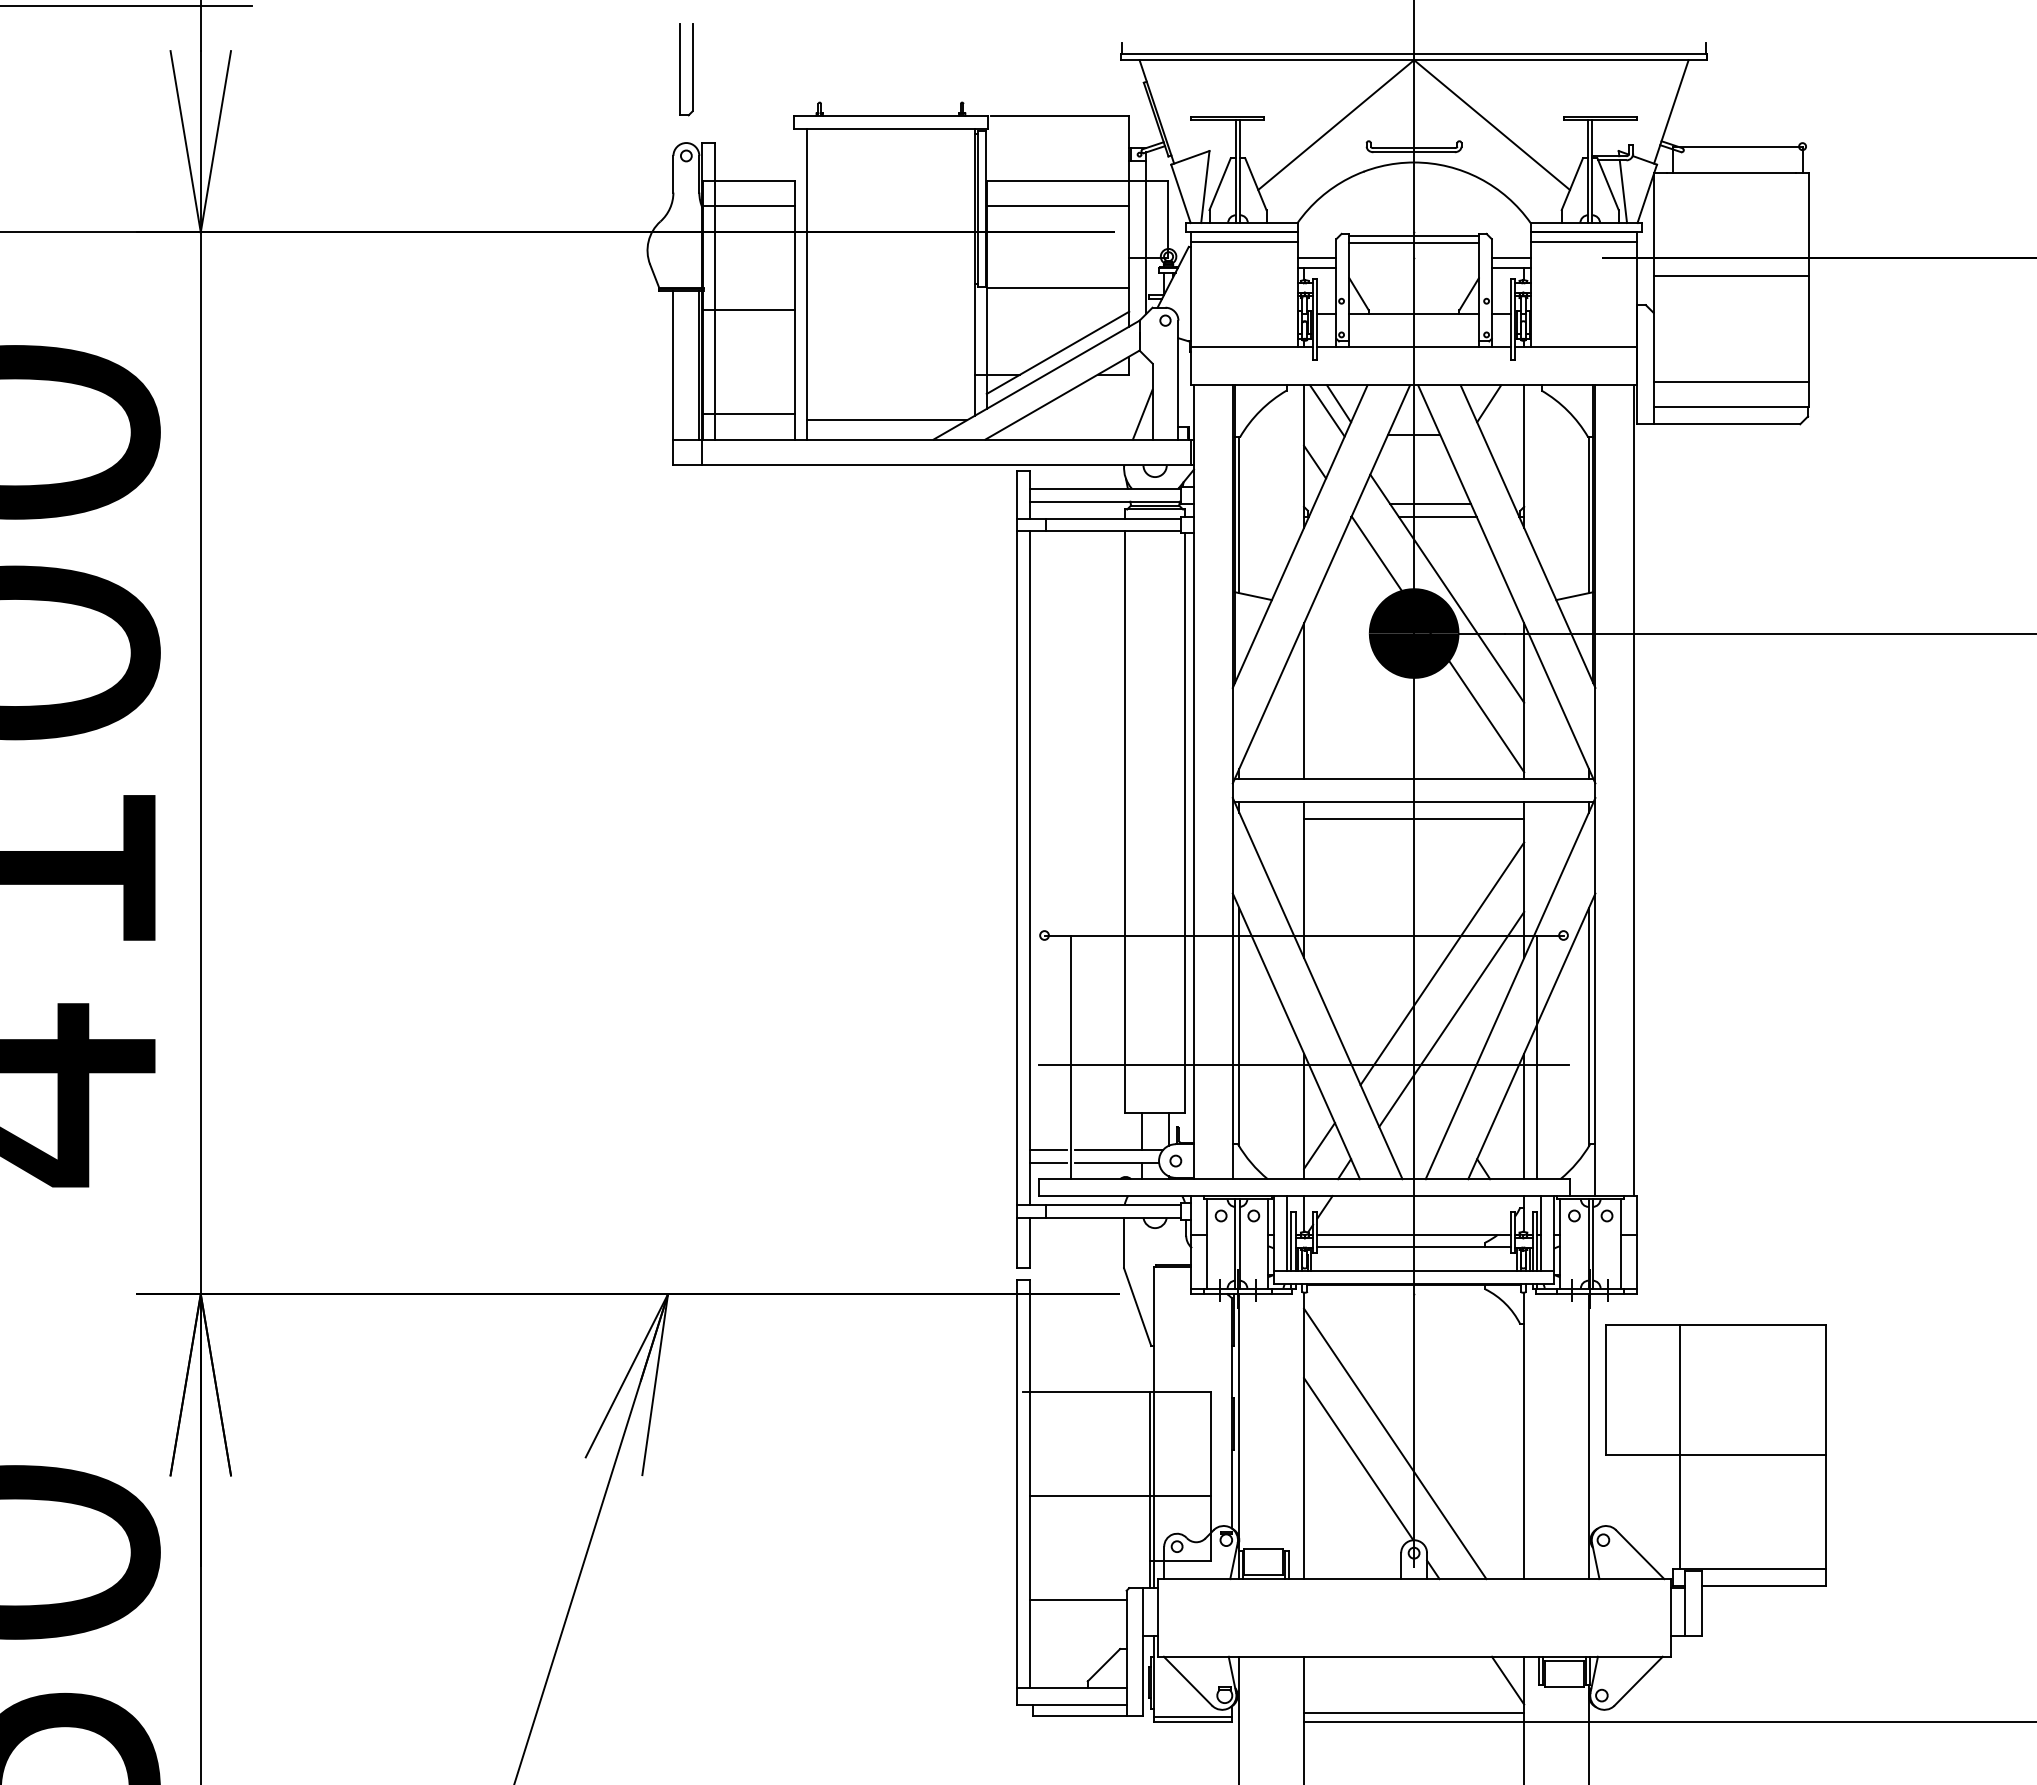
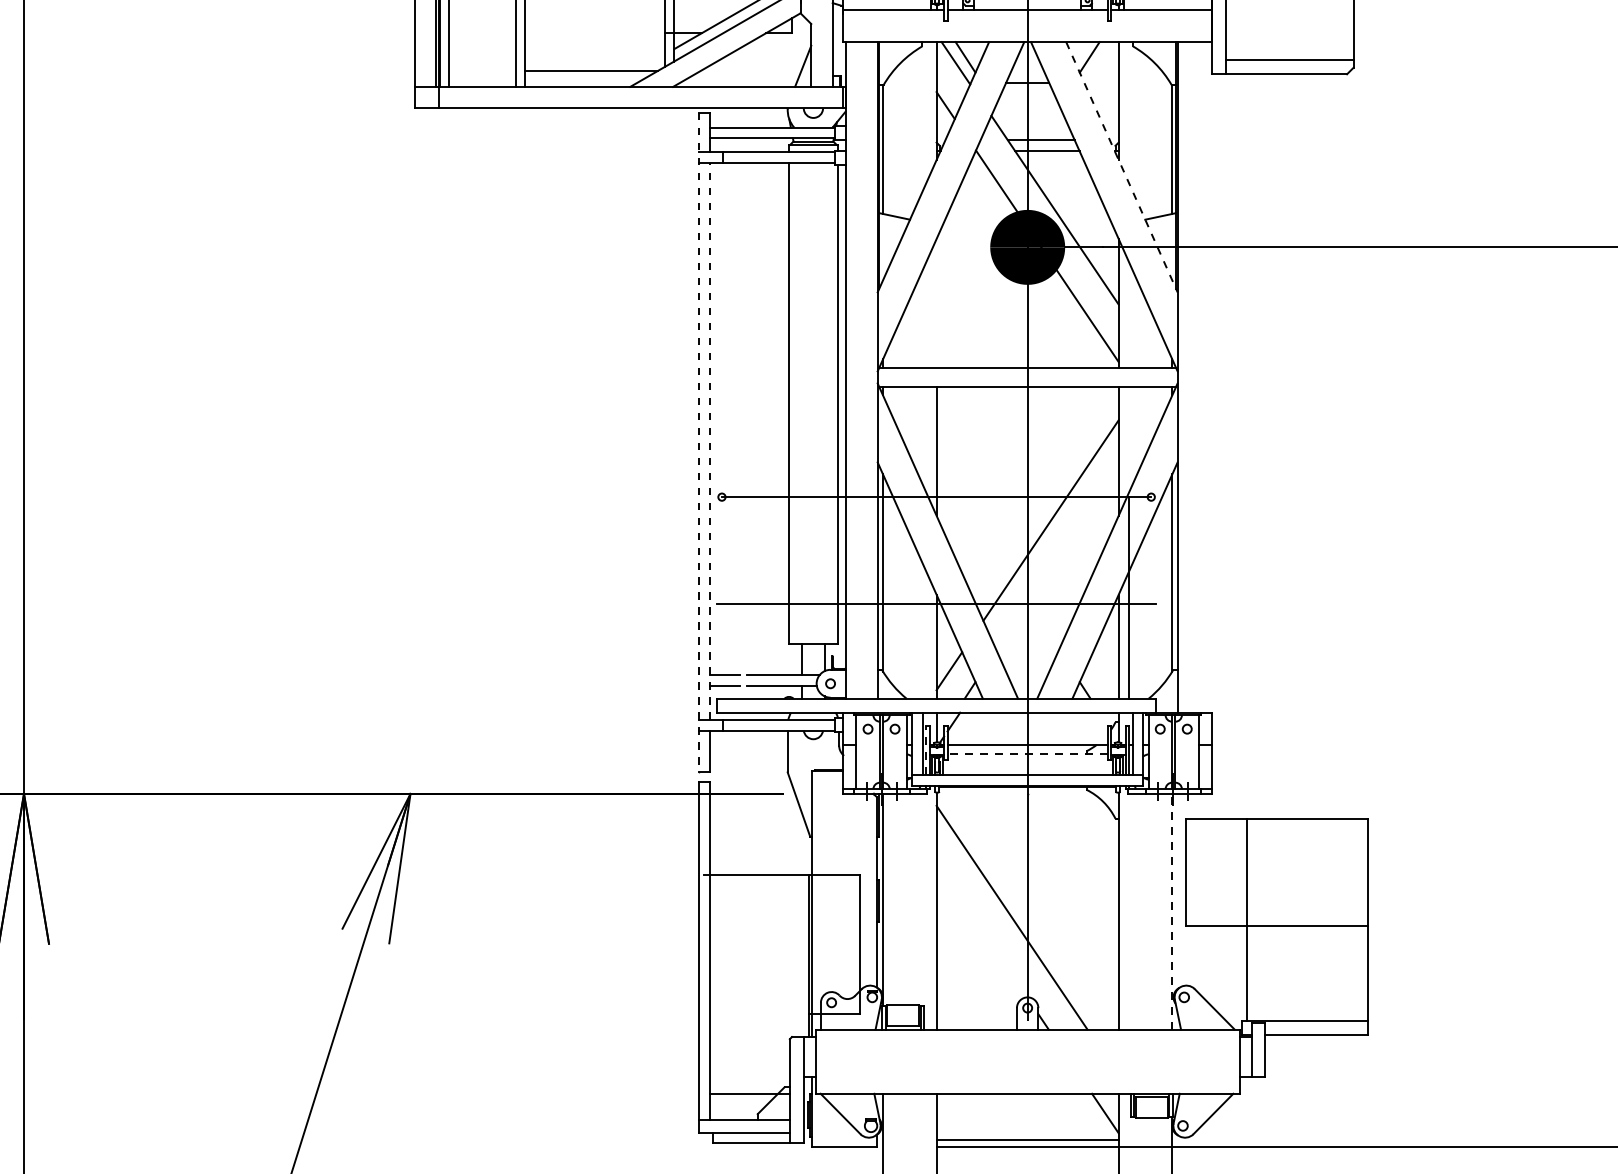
line: (1731, 381) -> (1290, 38), removed
line: (749, 413) -> (477, 65), removed
line: (1528, 536) -> (1122, 167), solid -> dashed
line: (1304, 701) -> (936, 303), removed
line: (1634, 790) -> (1209, 377), removed
line: (1414, 819) -> (1027, 401), removed
line: (1029, 868) -> (709, 441), solid -> dashed
line: (1016, 869) -> (698, 442), solid -> dashed
line: (1451, 1019) -> (1058, 566), removed
line: (1070, 1057) -> (743, 598), removed
line: (1291, 1241) -> (926, 750), solid -> dashed
line: (1414, 1246) -> (1027, 754), solid -> dashed
line: (1588, 1436) -> (1171, 911), solid -> dashed
line: (1358, 1459) -> (981, 930), removed
line: (1119, 1495) -> (783, 960), removed
line: (1077, 1599) -> (749, 1094), moved
line: (1192, 1717) -> (844, 1144), removed

